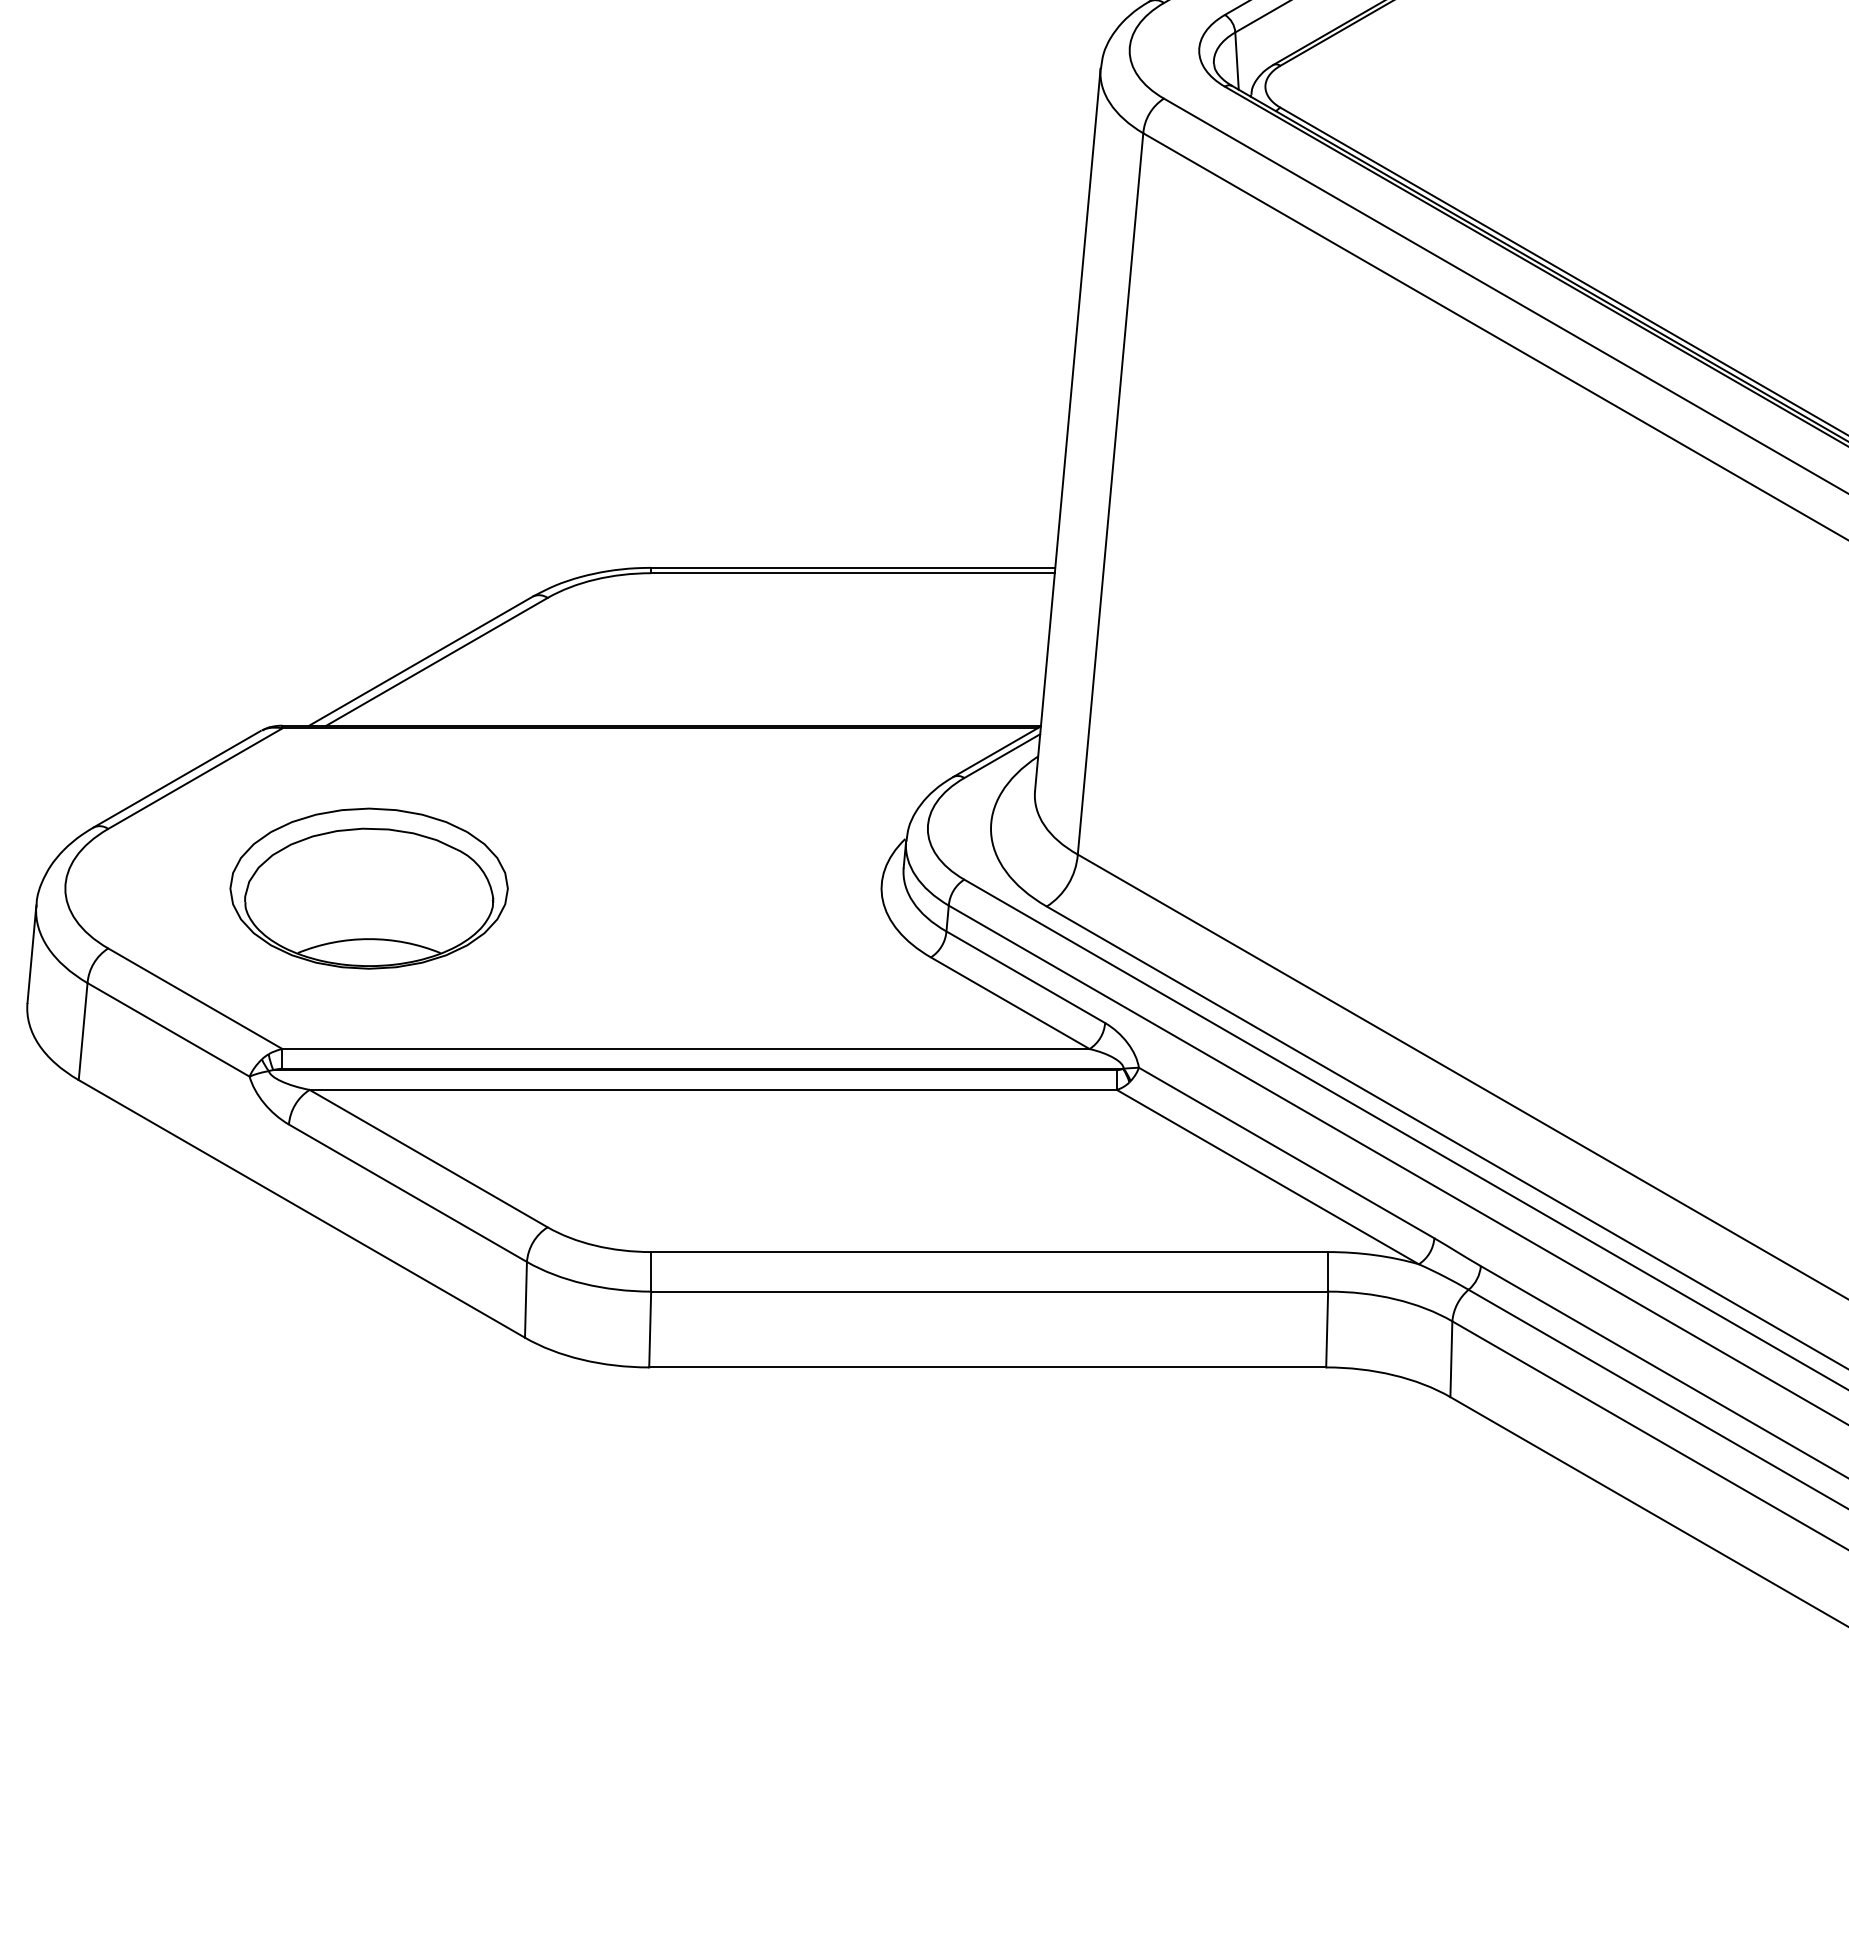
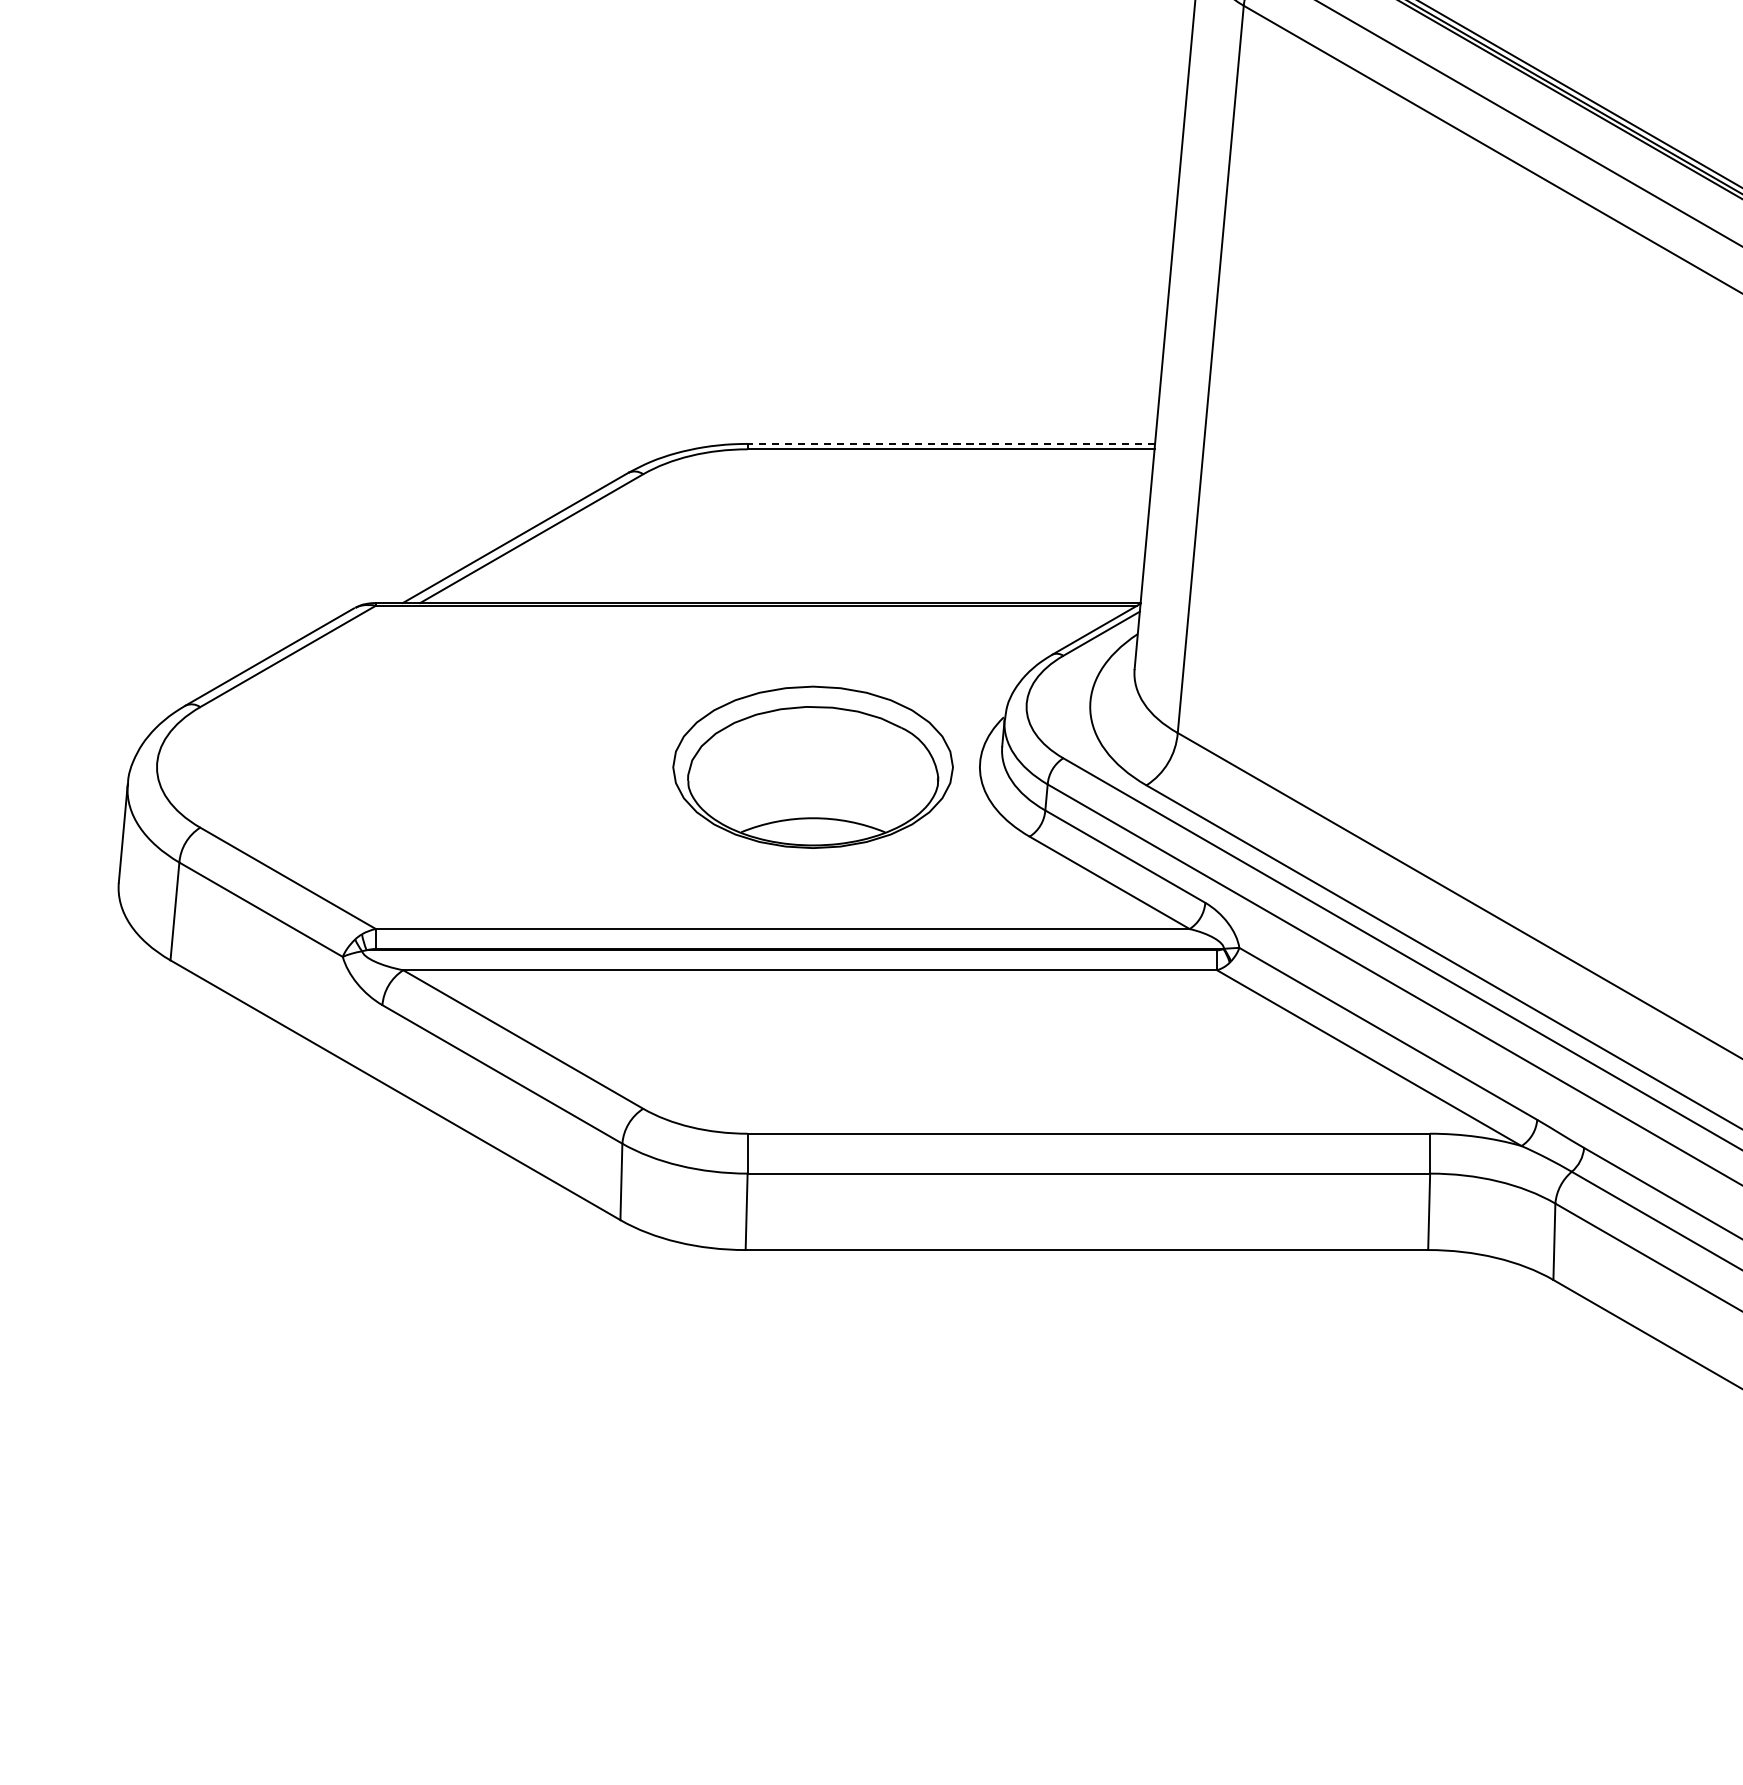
line: (852, 567) -> (950, 443), solid -> dashed
part: (368, 888) -> (812, 767), moved

